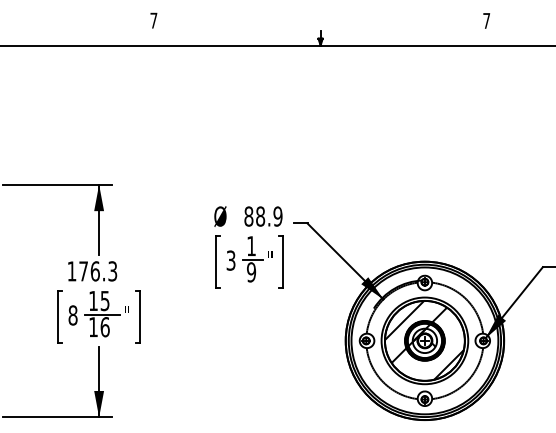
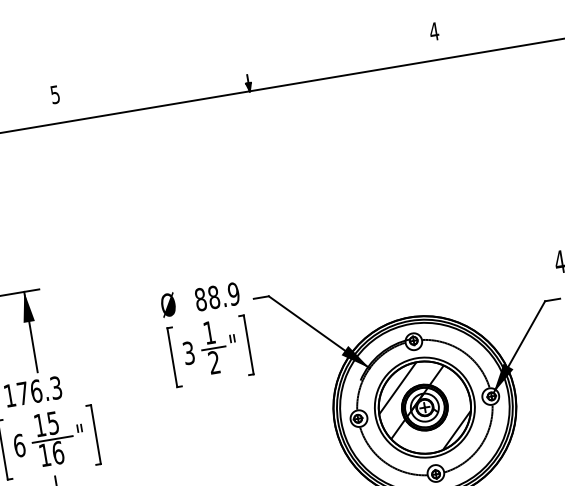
text: (153, 20) -> (54, 94), 7 -> 5
text: (486, 20) -> (433, 31), 7 -> 4
text: (251, 272) -> (214, 362), 9 -> 2
text: (72, 315) -> (18, 445), 8 -> 6

